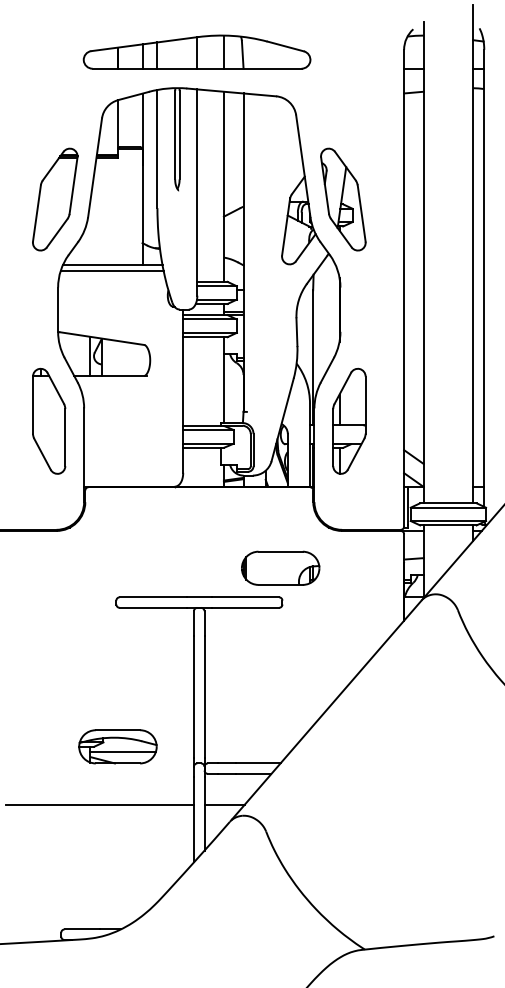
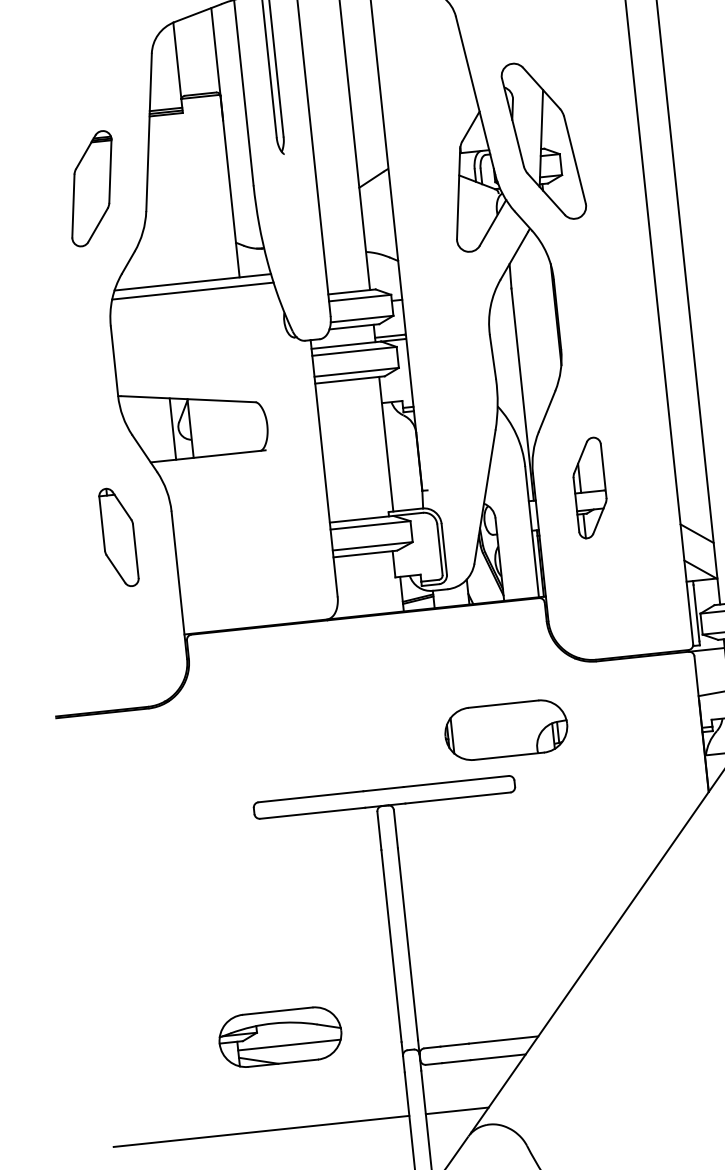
part: (55, 199) -> (92, 188), size x0.7
part: (49, 420) -> (119, 536), size x0.6
part: (349, 420) -> (589, 486), size x0.6

